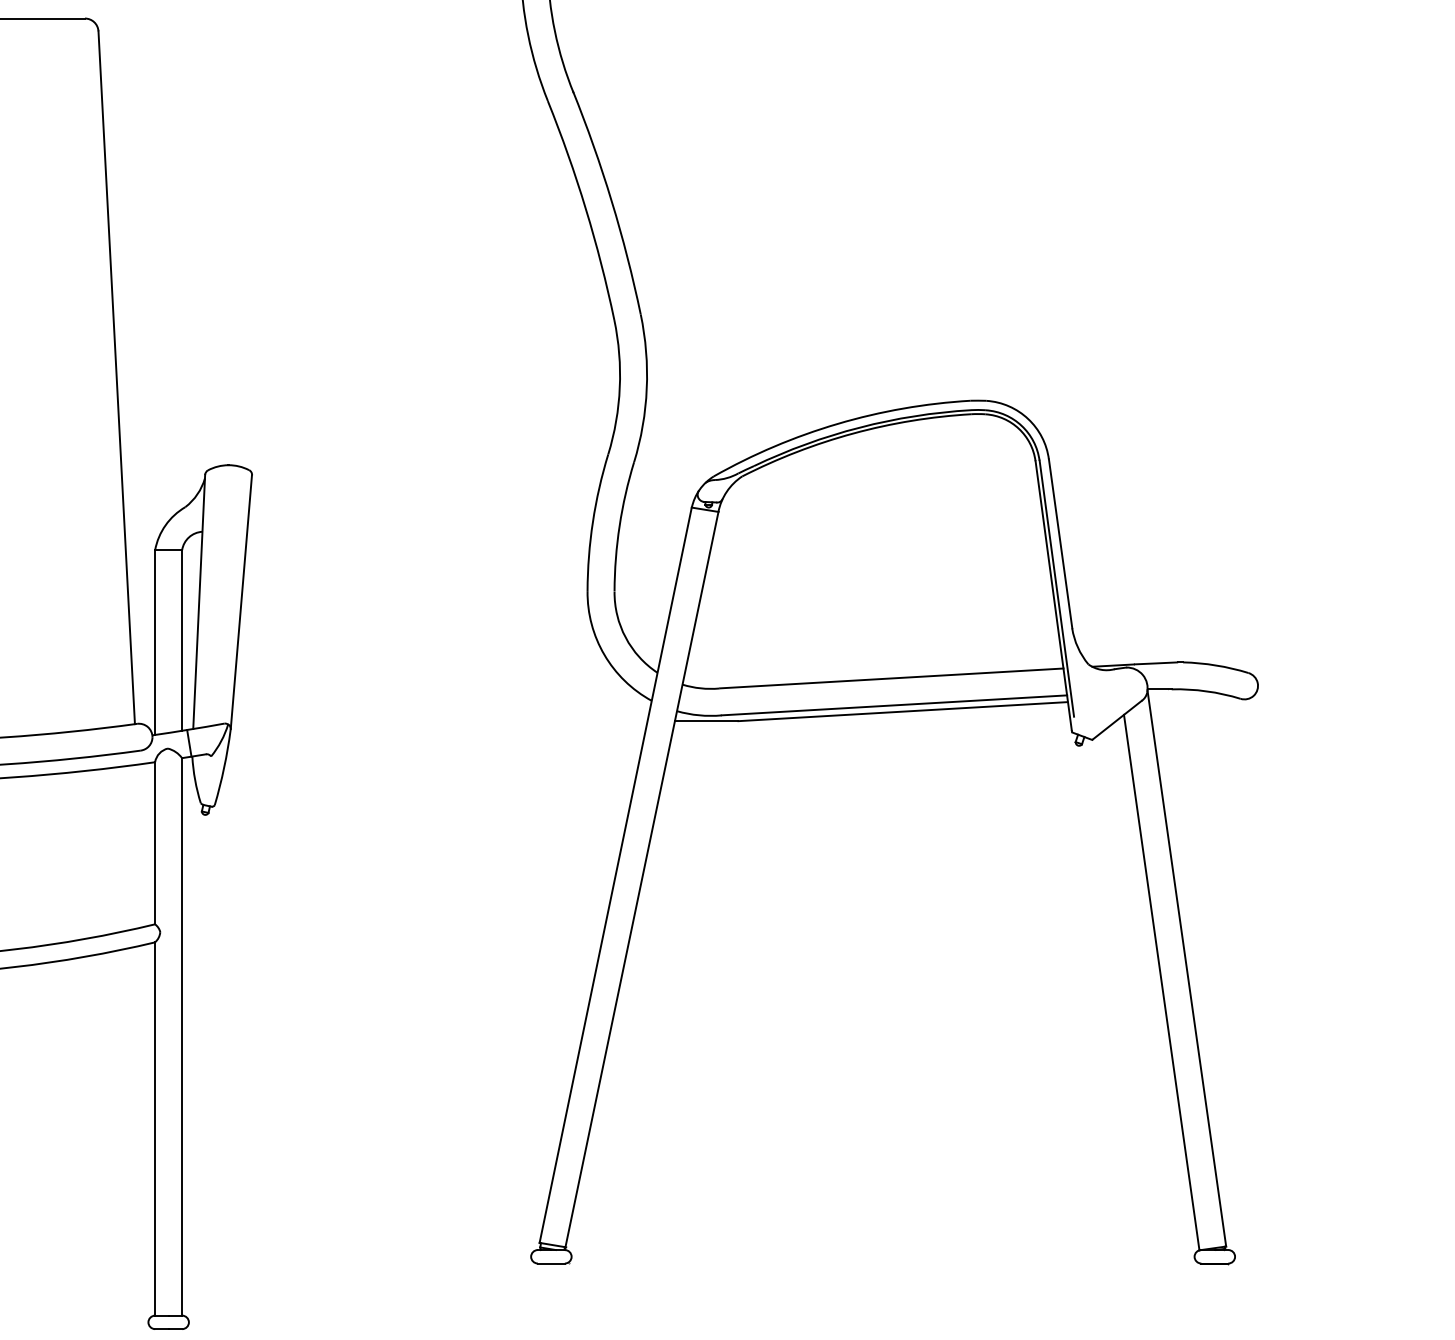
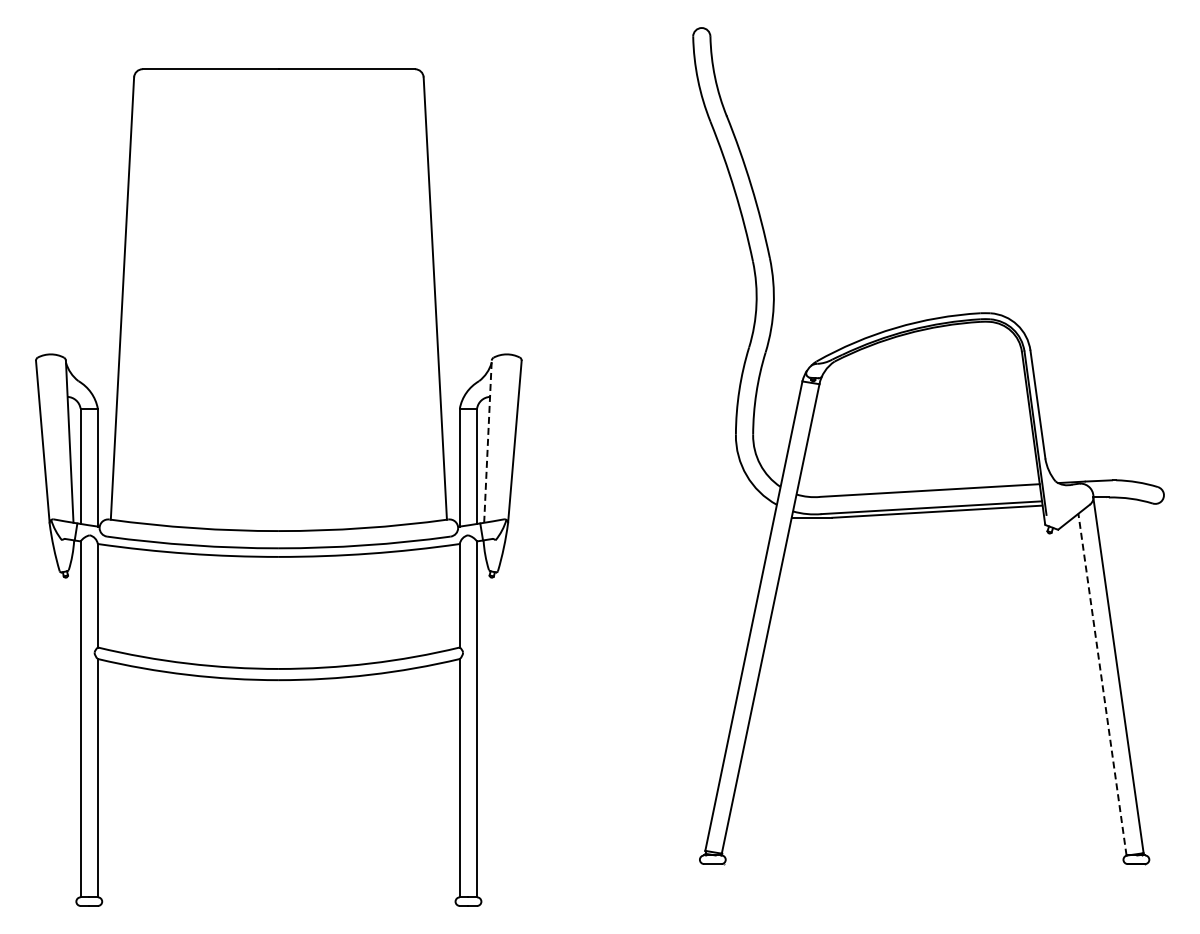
line: (198, 601) -> (487, 441), solid -> dashed
line: (1161, 982) -> (1102, 684), solid -> dashed

